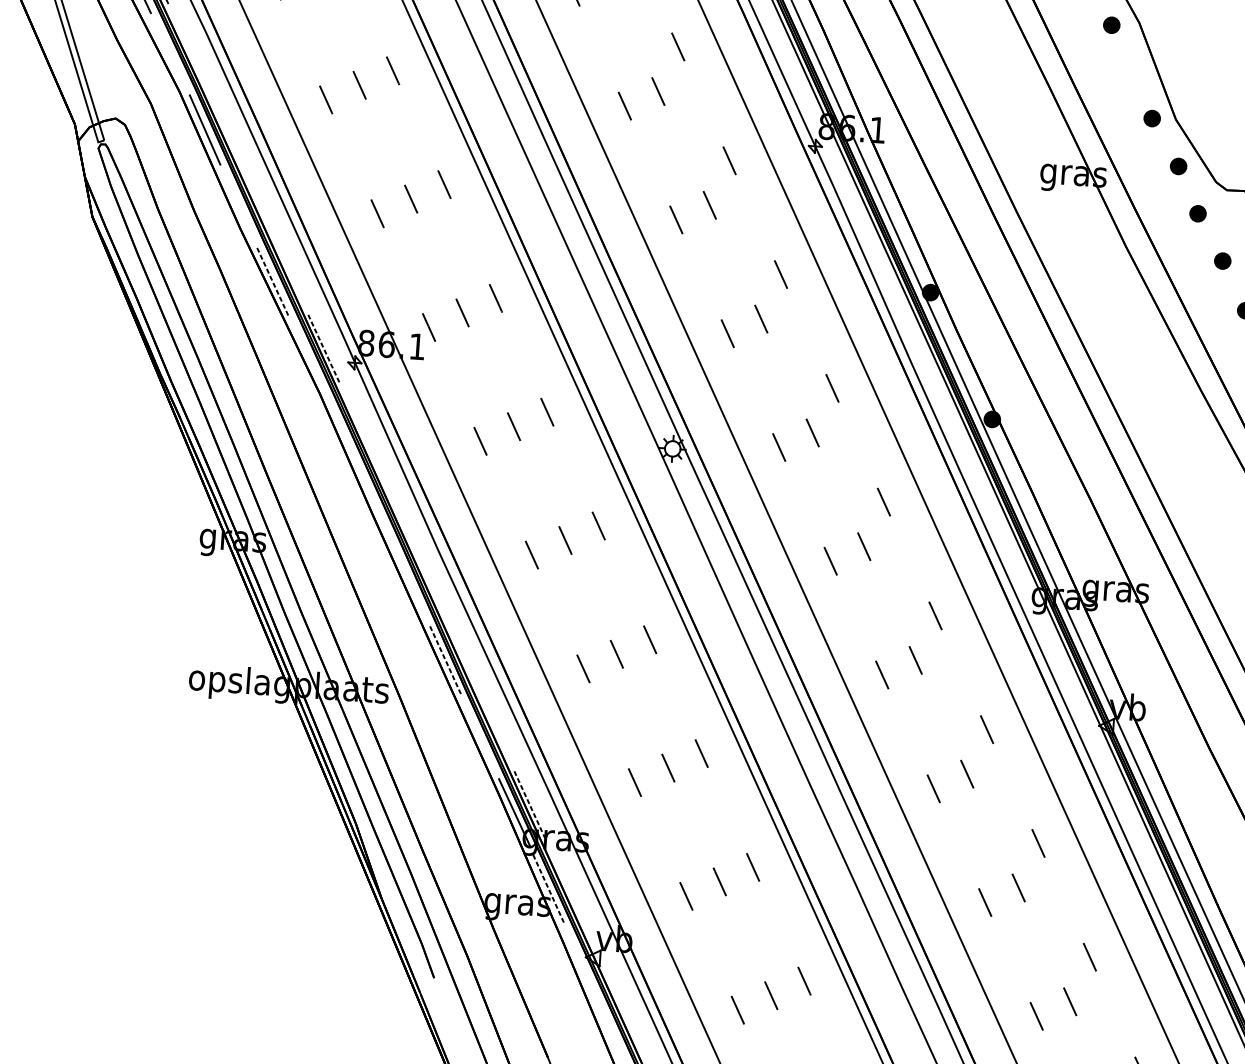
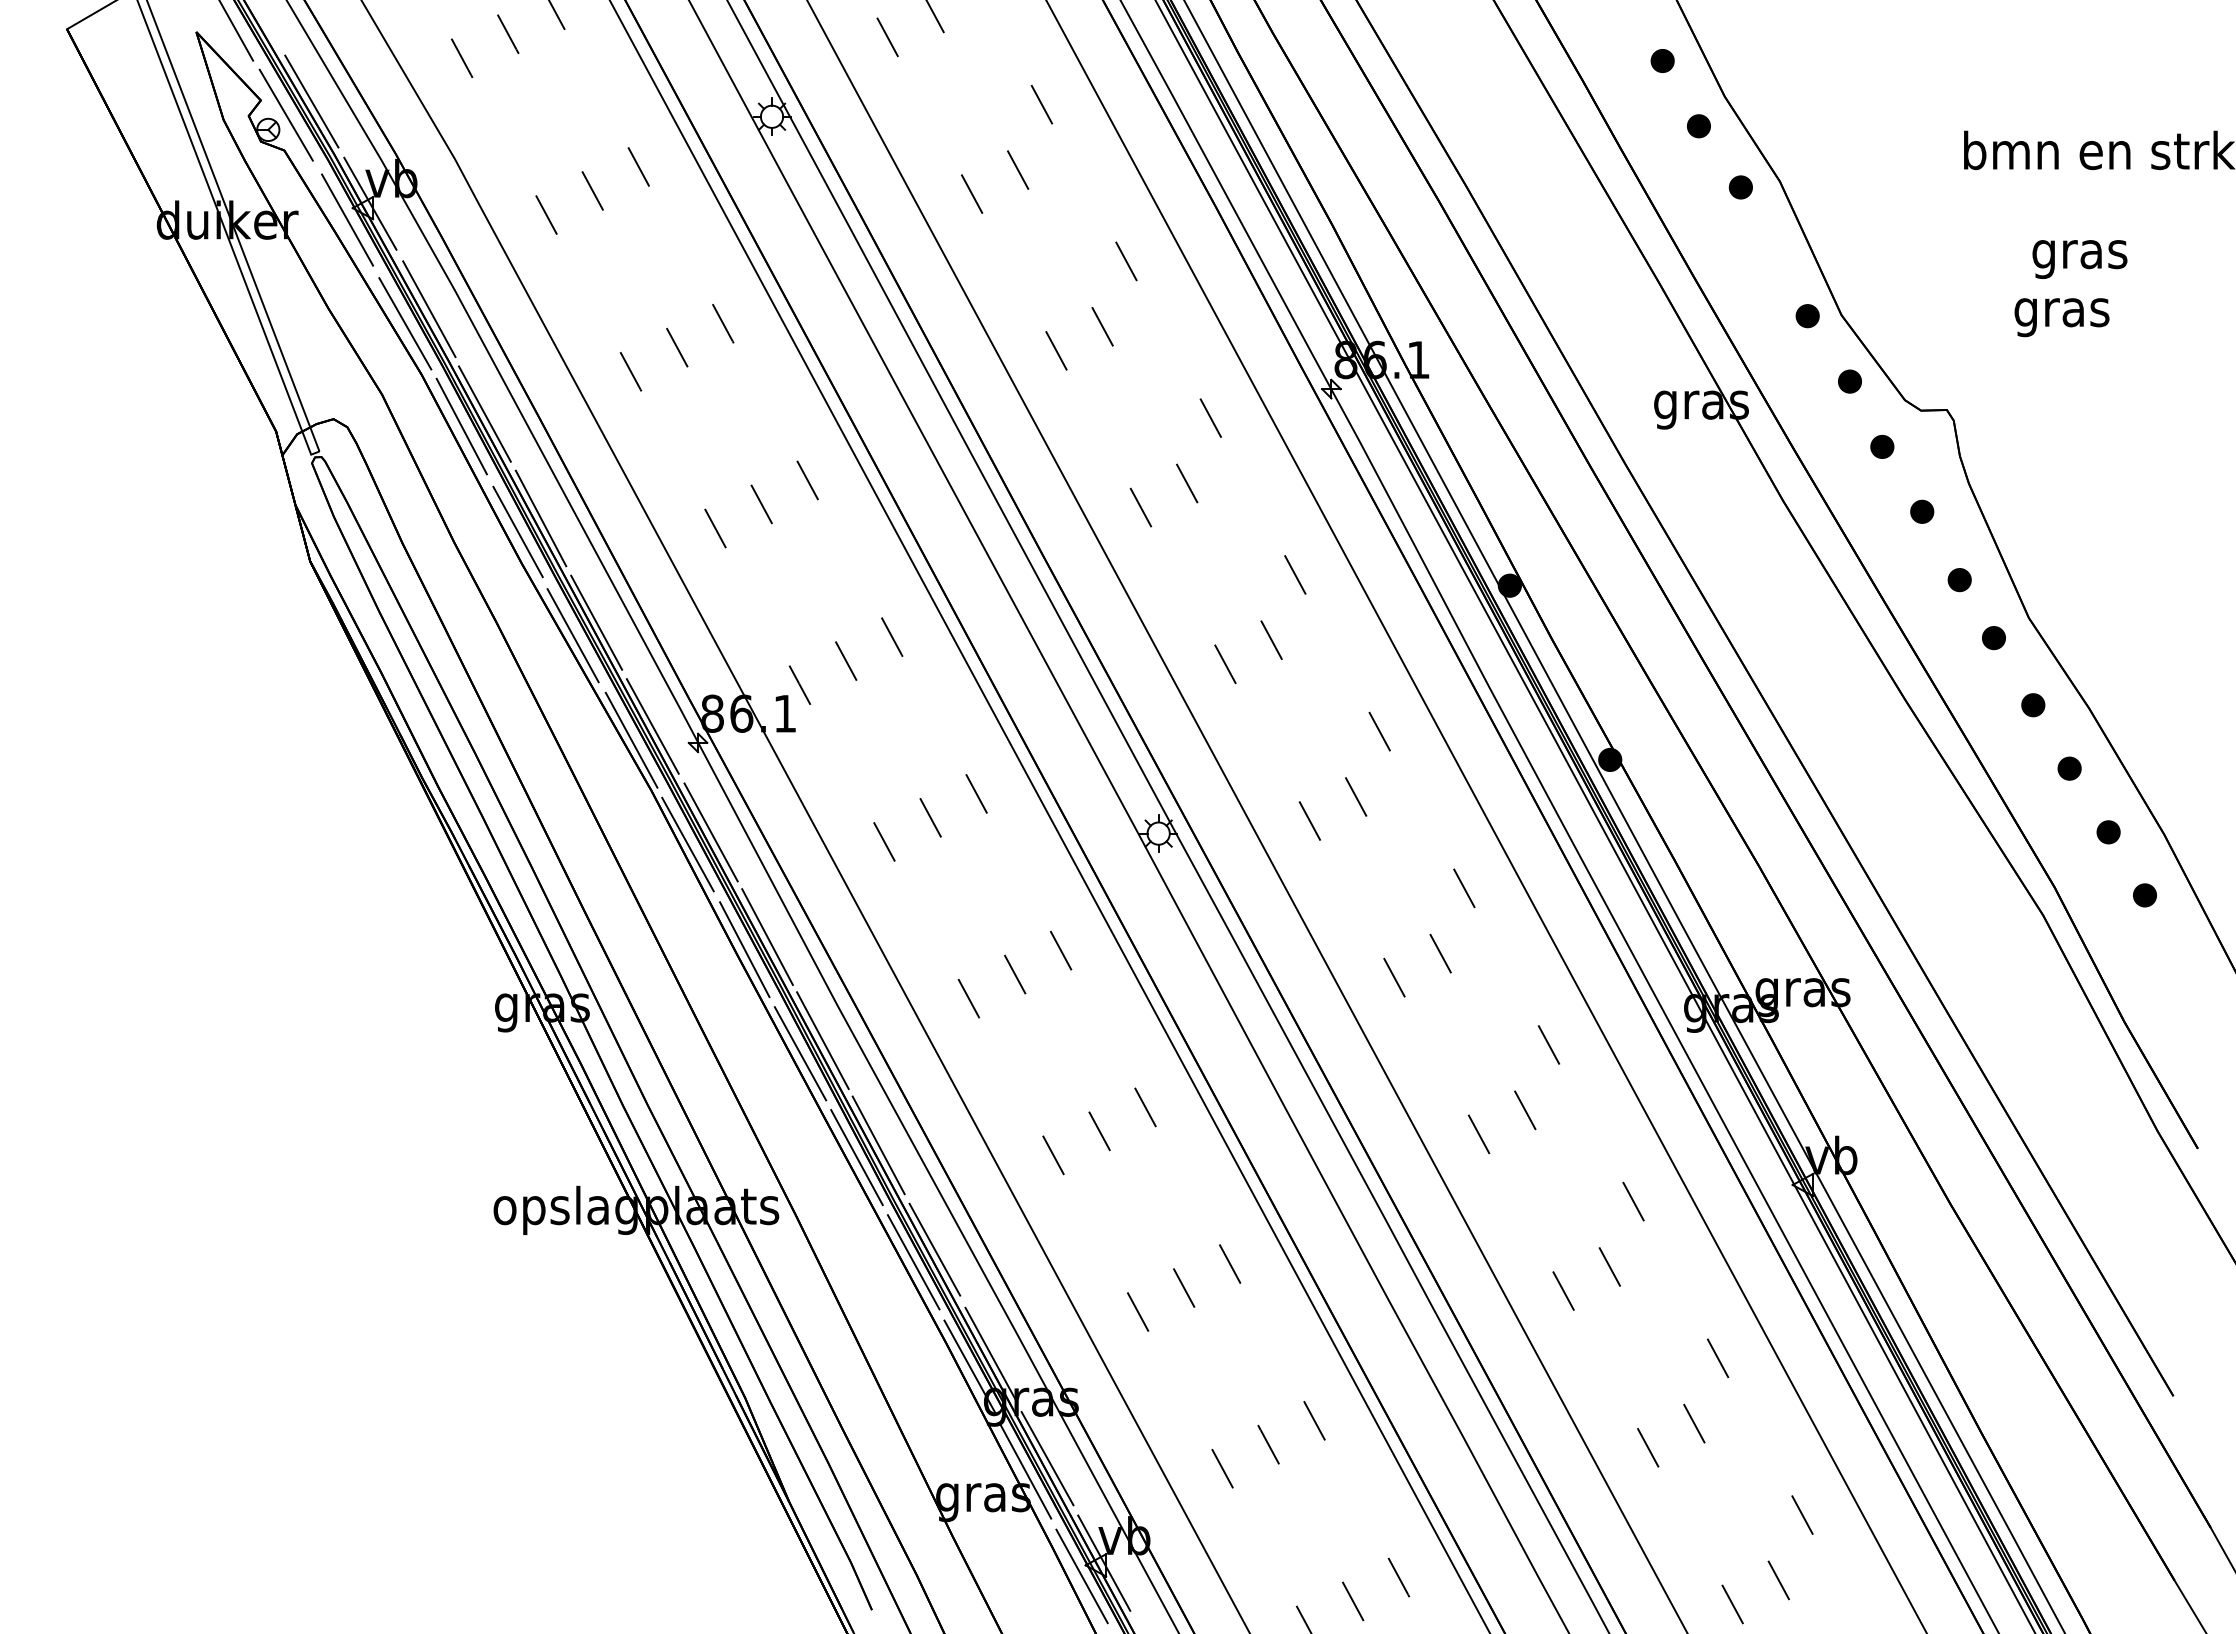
line: (188, 46) -> (429, 309), added
line: (170, 55) -> (405, 323), added
line: (221, 121) -> (484, 413), added
line: (255, 198) -> (540, 518), added
line: (238, 206) -> (517, 531), added
line: (289, 273) -> (596, 622), added
line: (272, 282) -> (573, 636), dashed -> solid
line: (323, 349) -> (652, 726), dashed -> solid
line: (308, 357) -> (631, 739), added
line: (359, 426) -> (710, 832), added
line: (342, 433) -> (687, 844), added
line: (394, 501) -> (767, 936), added
line: (377, 509) -> (744, 949), added
line: (427, 577) -> (822, 1040), added
line: (411, 585) -> (800, 1053), added
line: (461, 653) -> (878, 1145), added
line: (446, 661) -> (857, 1158), dashed -> solid
line: (495, 728) -> (934, 1249), added
line: (480, 737) -> (913, 1262), added
line: (530, 805) -> (991, 1354), dashed -> solid
line: (564, 880) -> (1047, 1458), added
line: (549, 889) -> (1026, 1472), dashed -> solid
line: (599, 956) -> (1104, 1562), added
line: (582, 964) -> (1081, 1576), added

